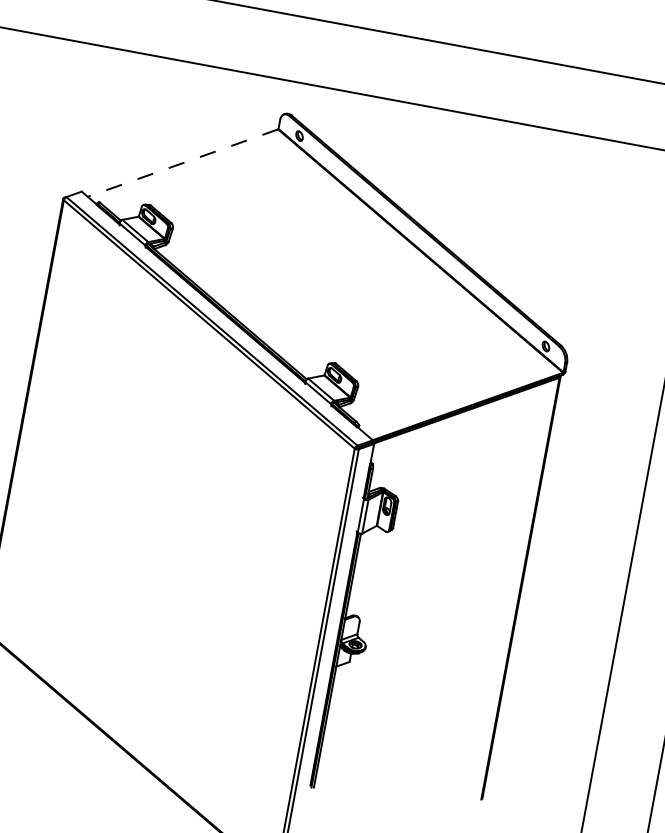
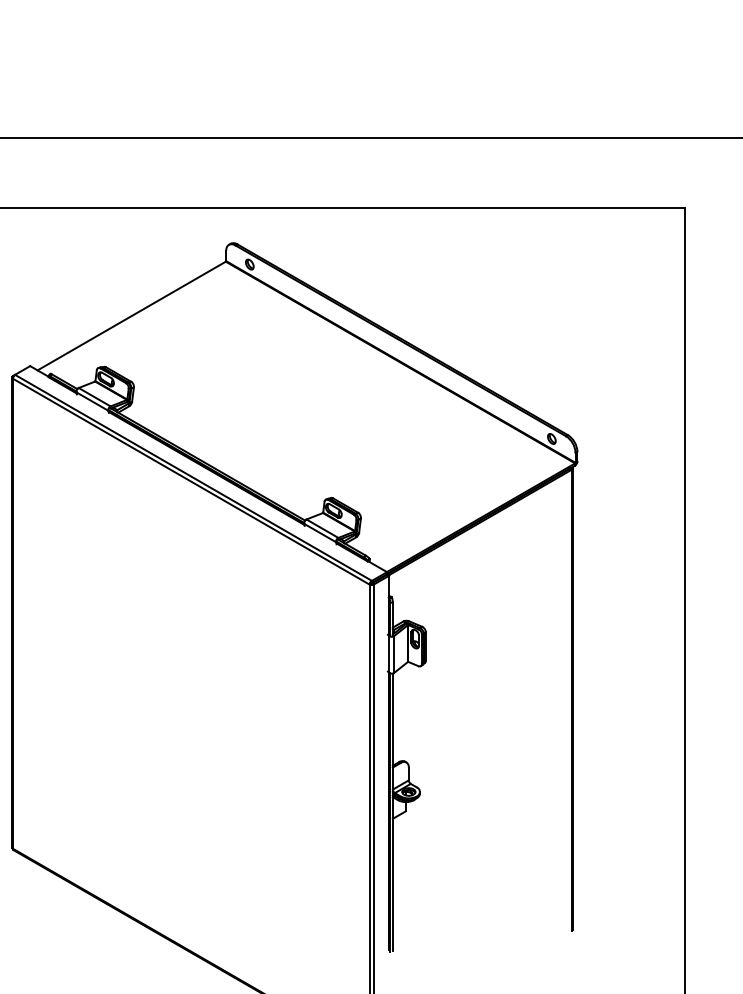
line: (182, 163) -> (131, 316), dashed -> solid

